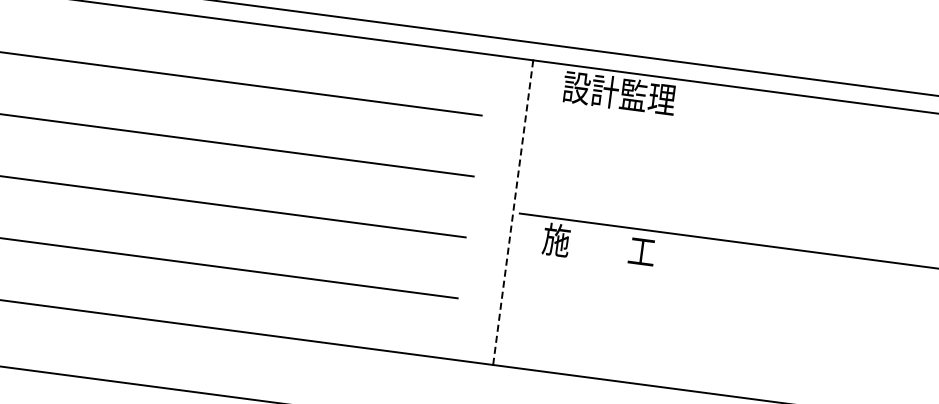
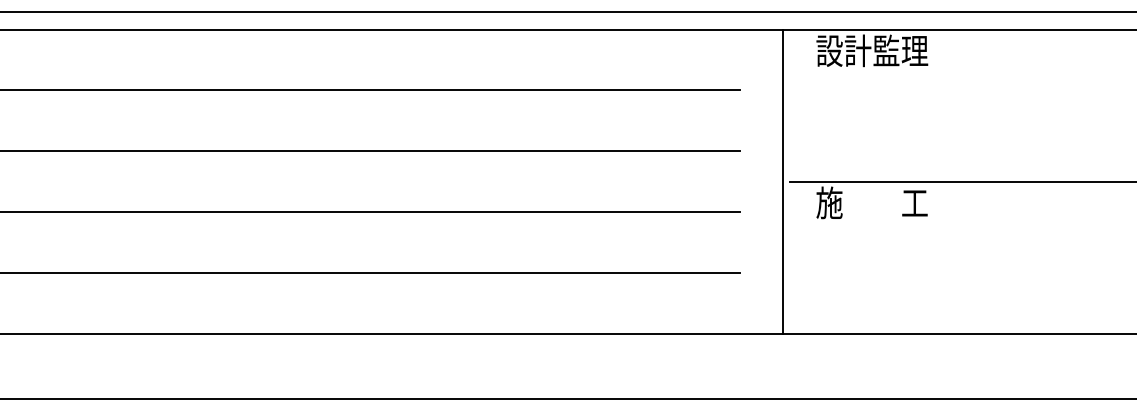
line: (513, 213) -> (783, 182), dashed -> solid

